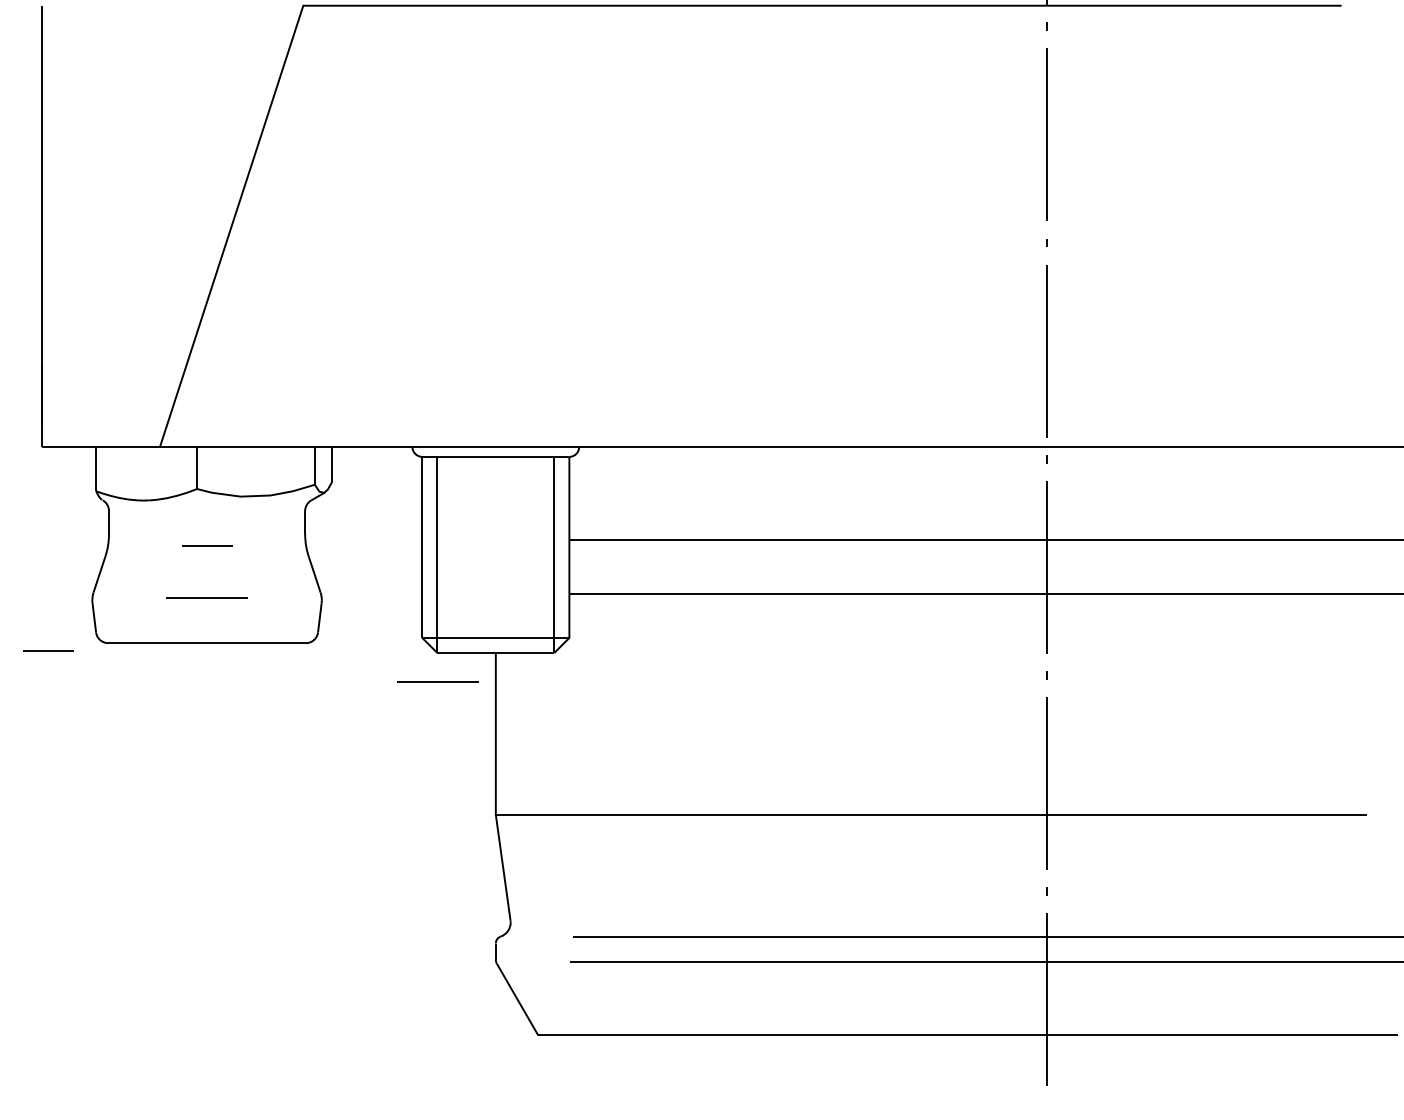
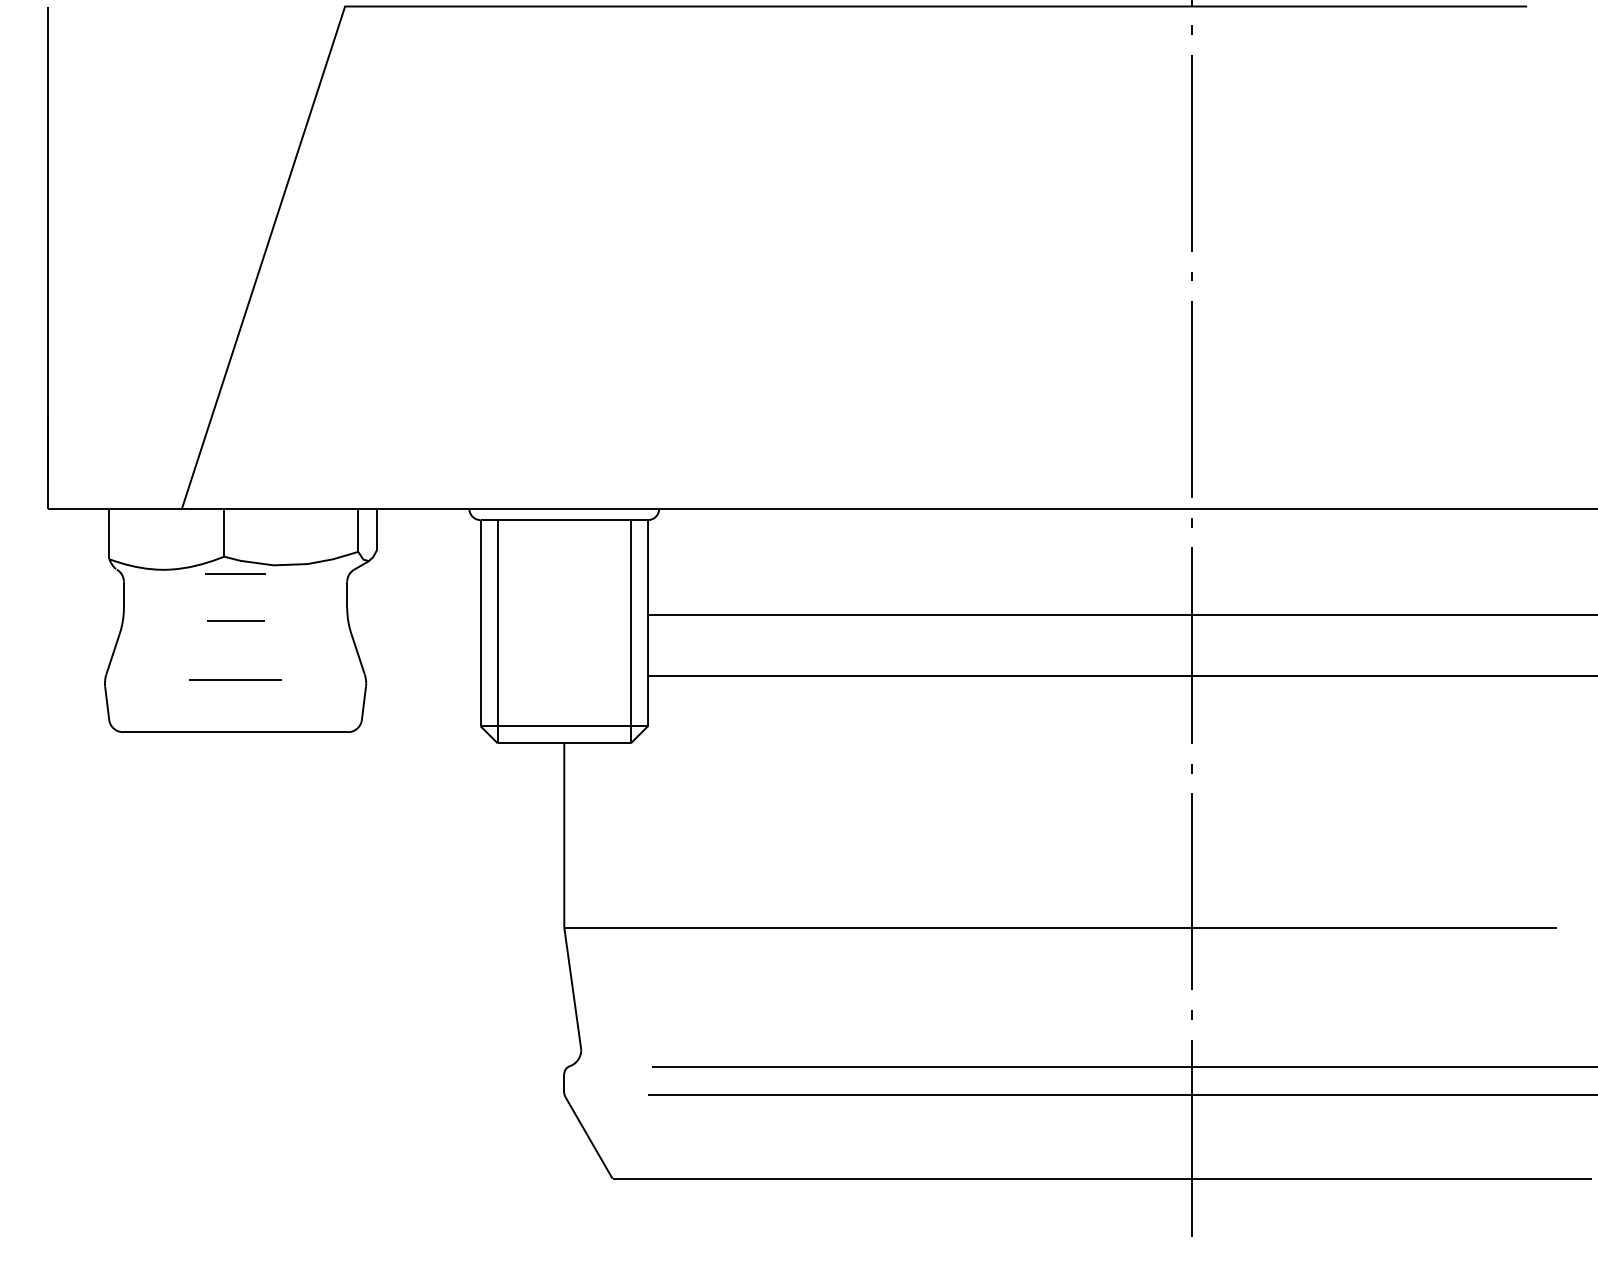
line: (207, 503) -> (235, 573), added
line: (48, 650) -> (54, 740), removed
line: (438, 681) -> (498, 775), removed

